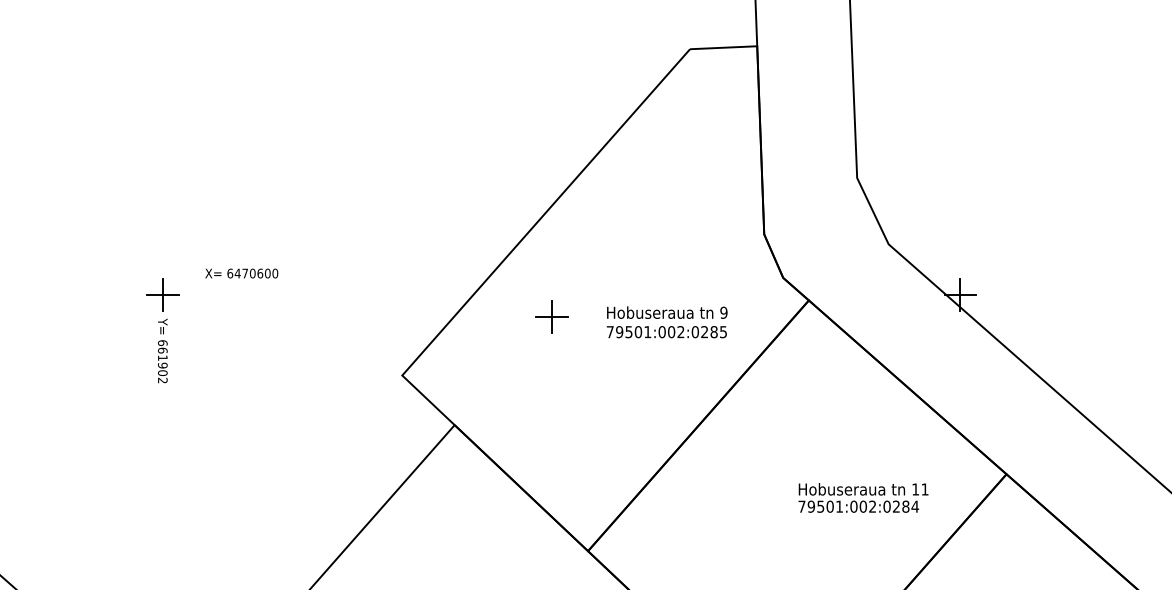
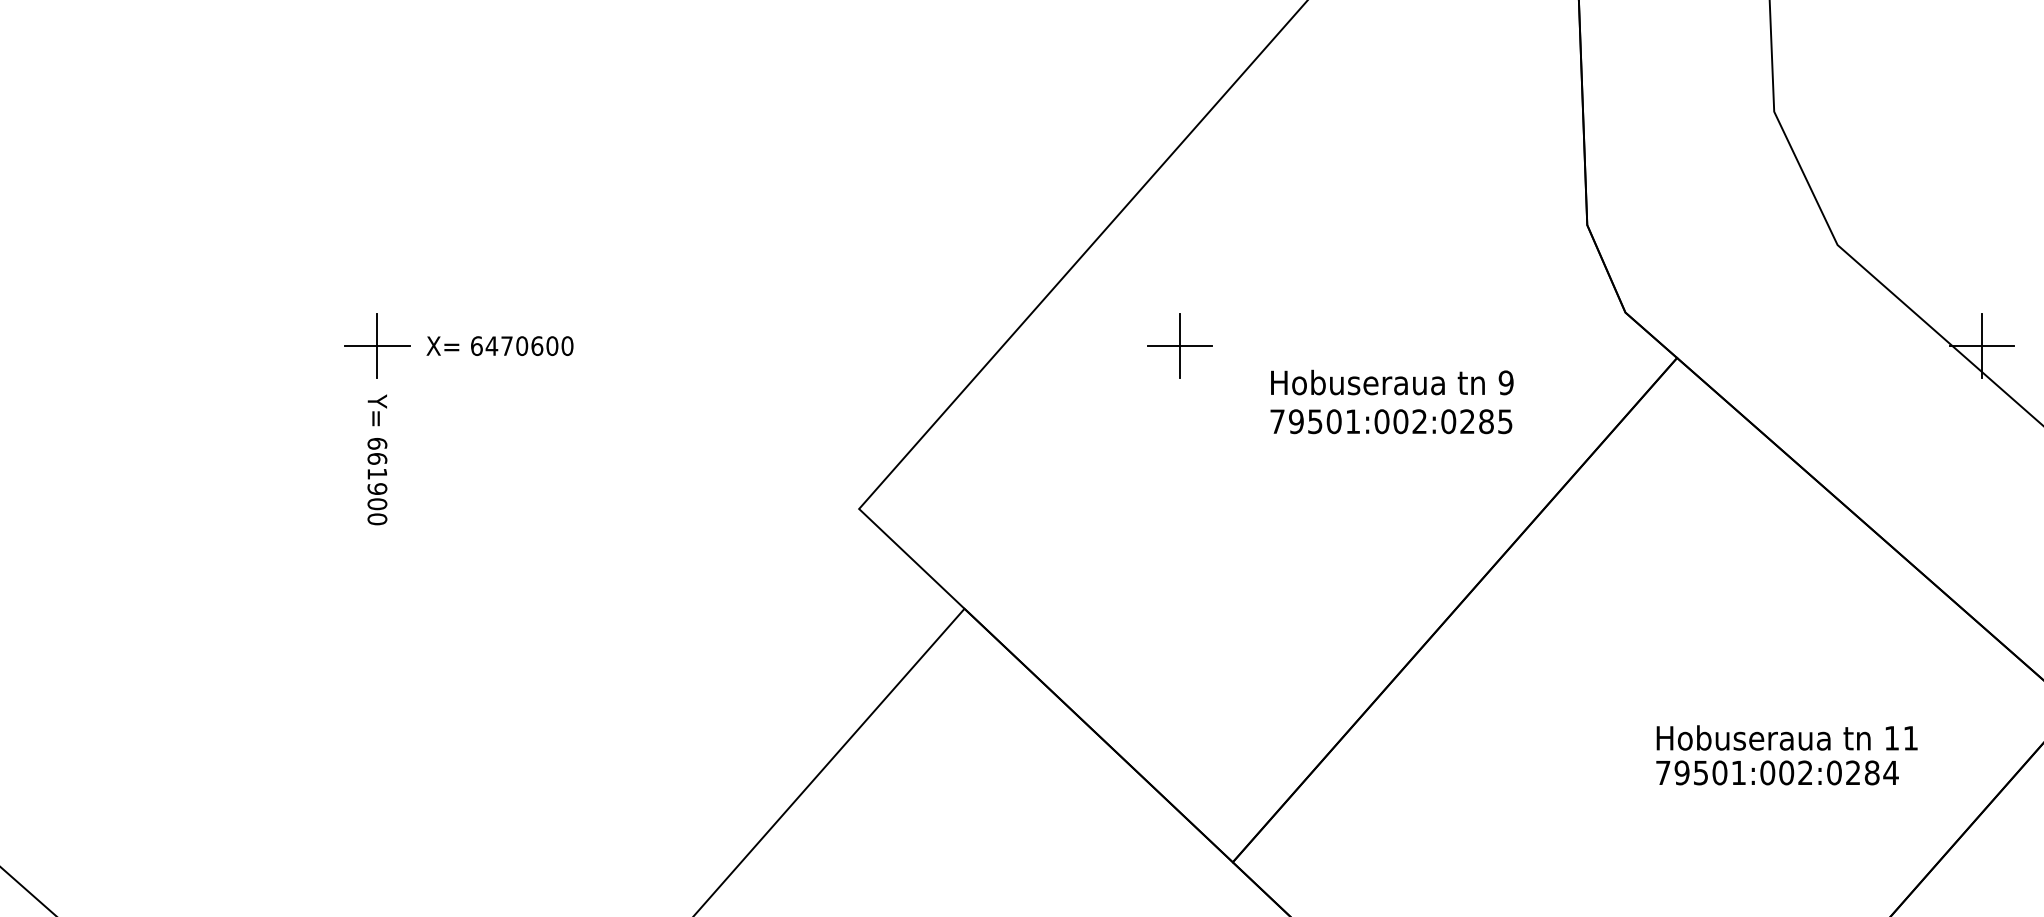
text: (241, 273) -> (499, 345), moved
part: (551, 316) -> (1179, 345), moved
text: (162, 380) -> (376, 518), 661902 -> 661900

